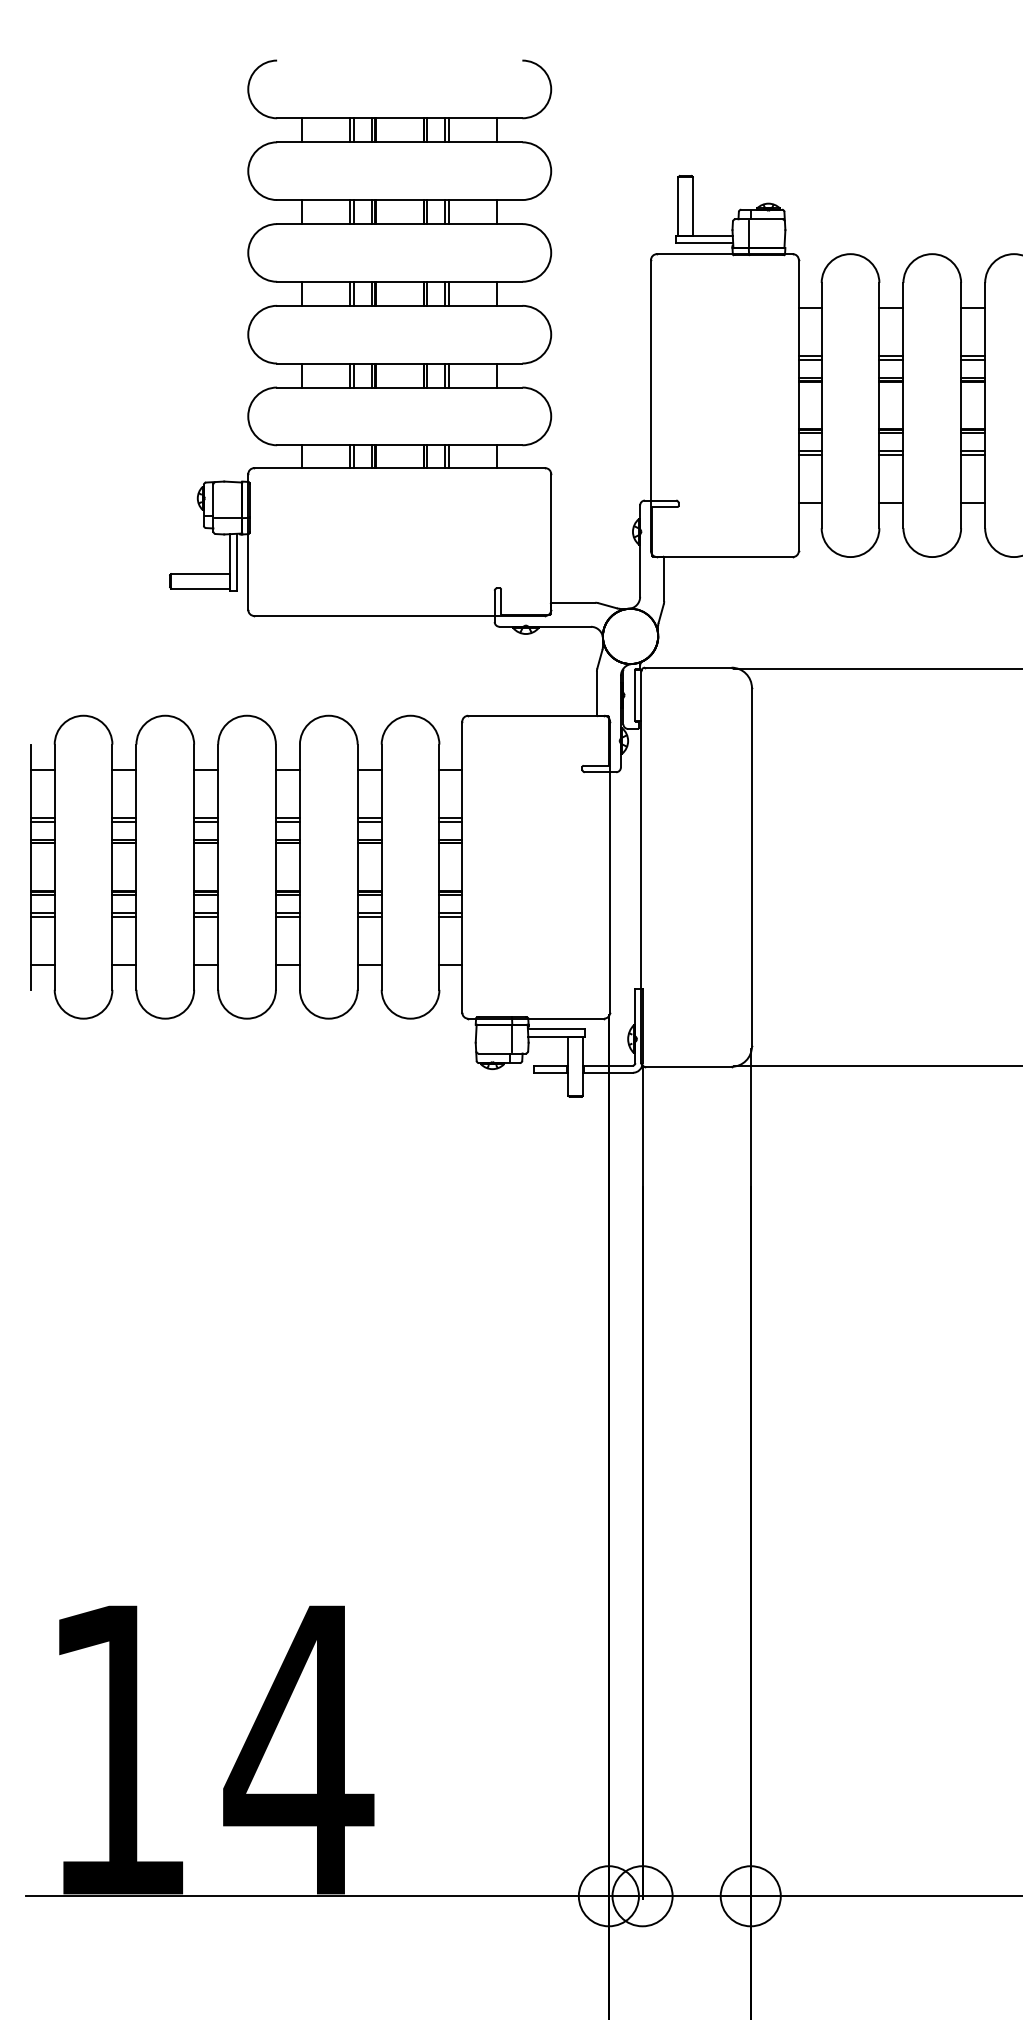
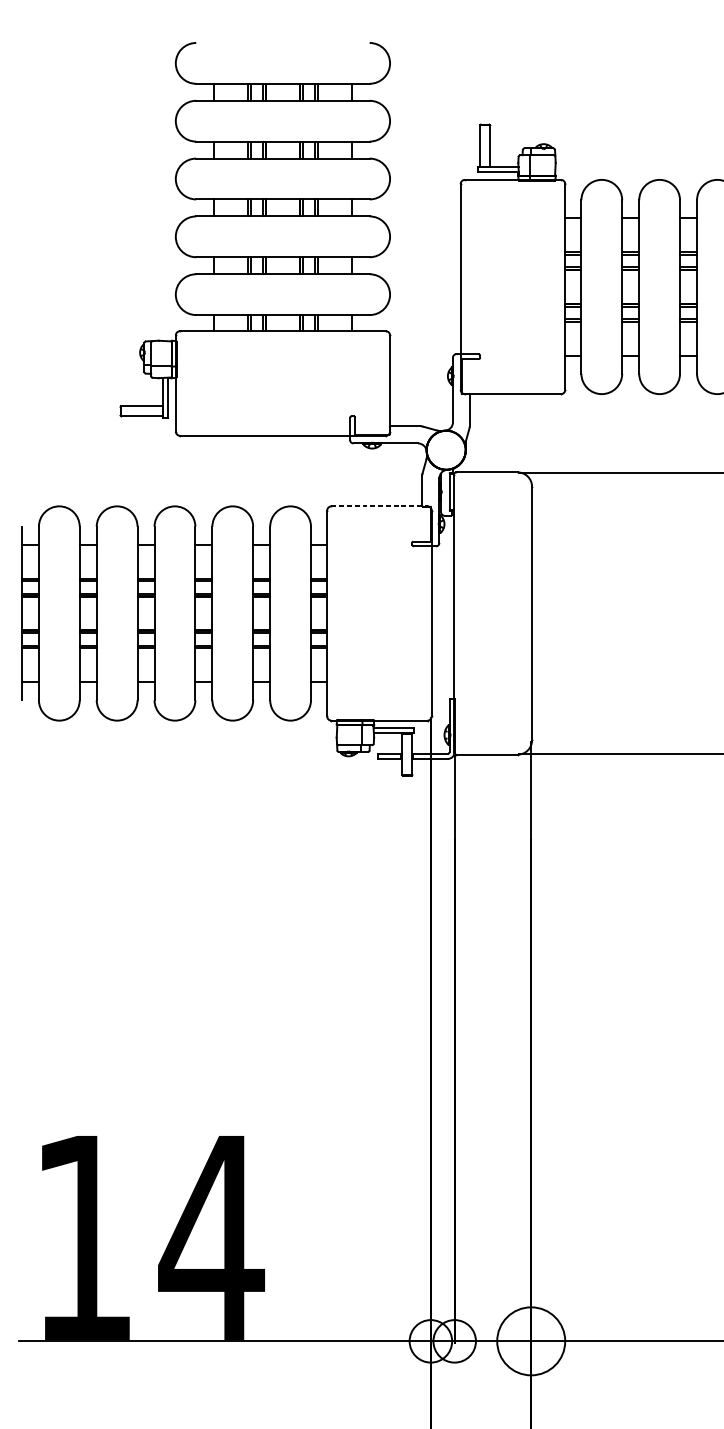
line: (536, 715) -> (379, 506), solid -> dashed
circle: (750, 1896) -> (531, 1341), size x1.6

